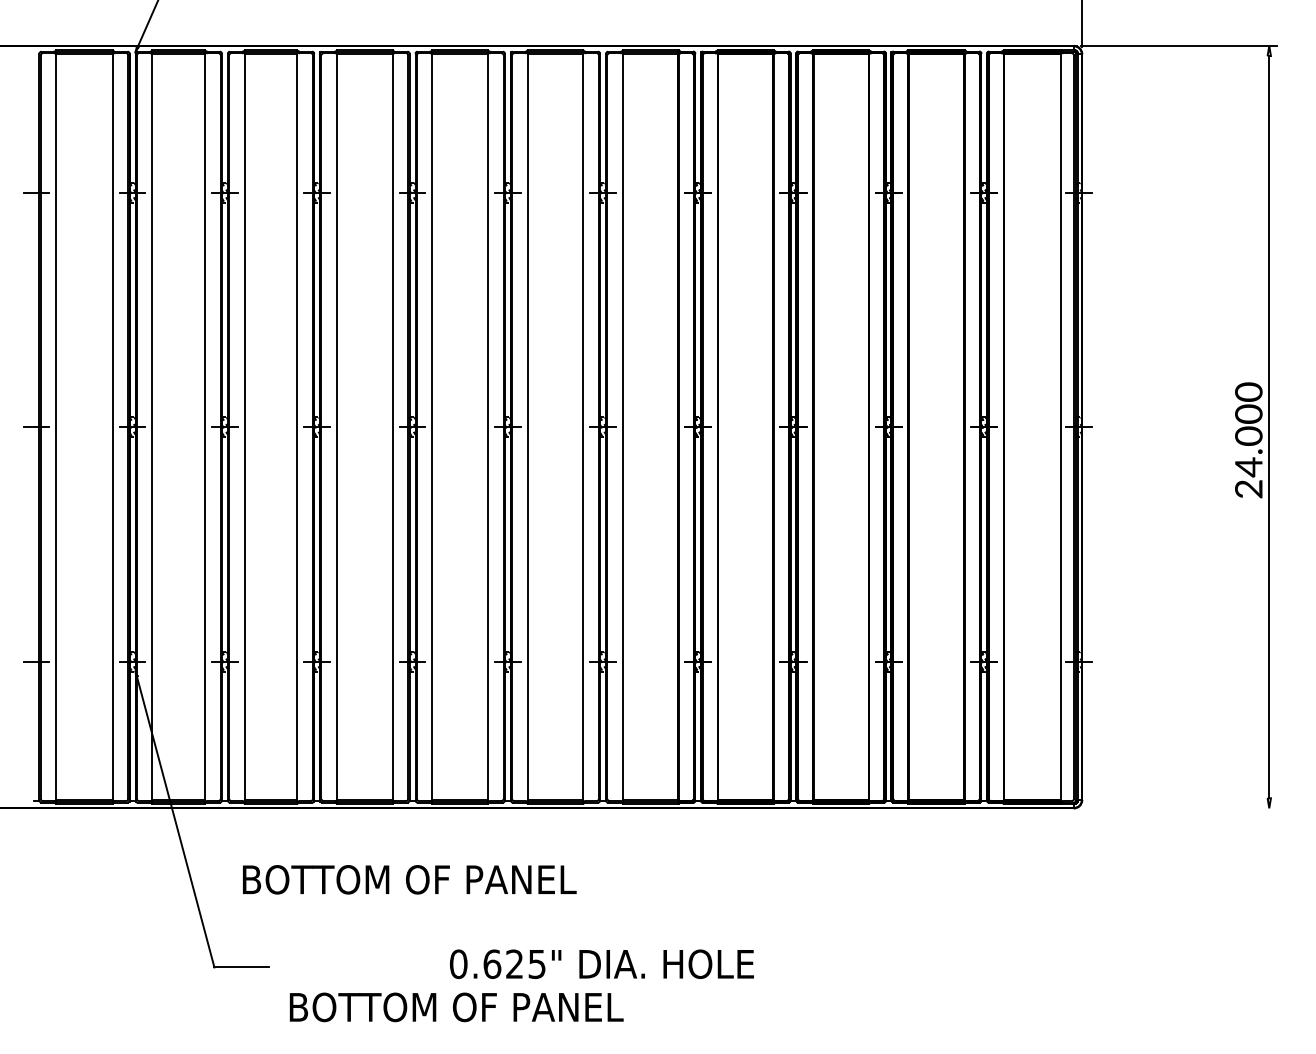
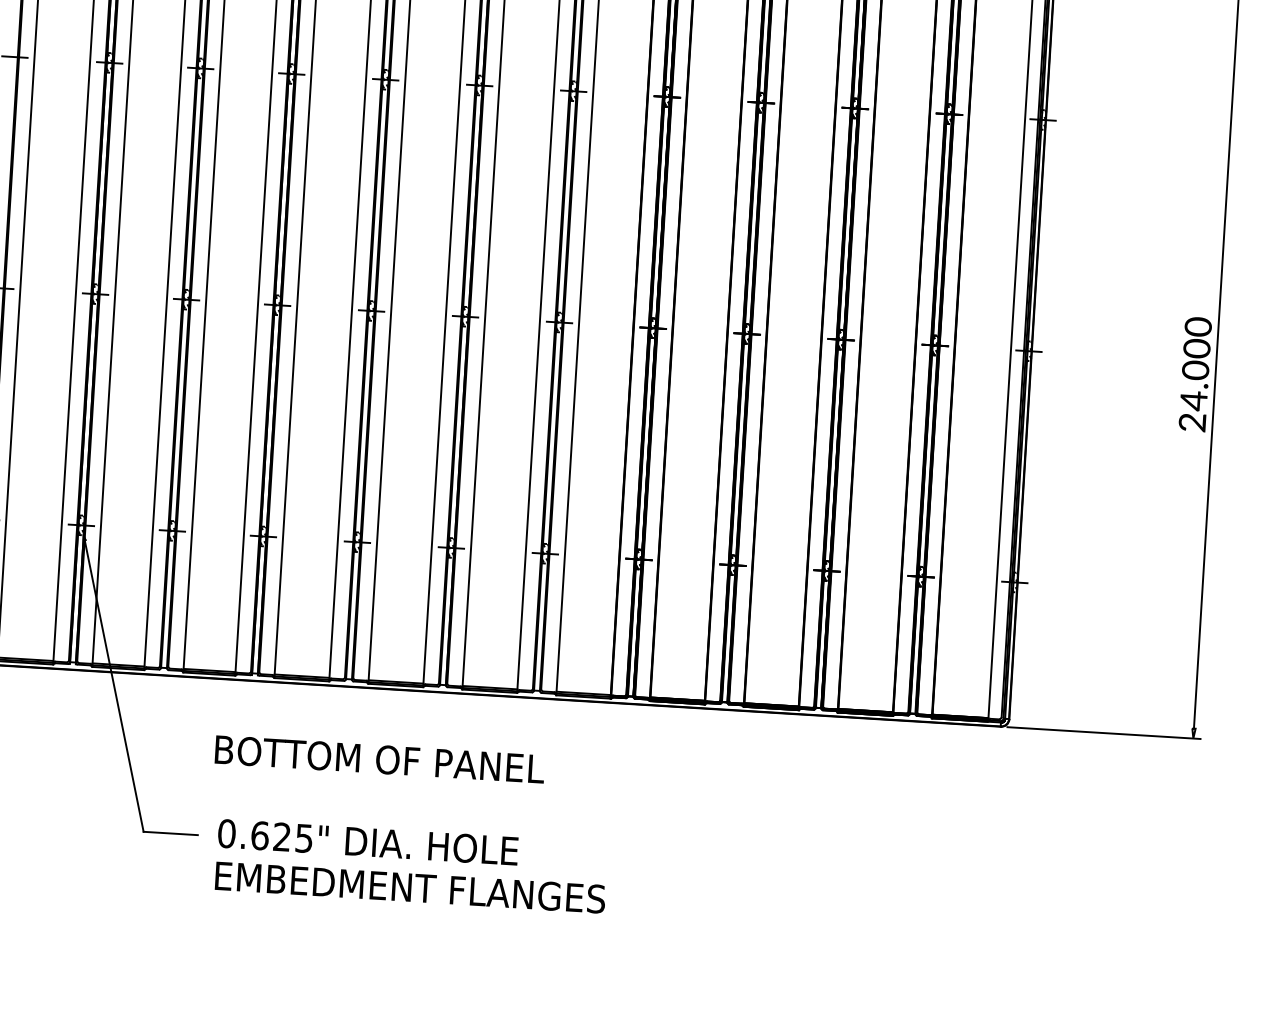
line: (1178, 808) -> (1103, 733), added
text: (409, 879) -> (379, 759), moved
text: (601, 963) -> (367, 841), moved
text: (492, 1007) -> (415, 888), BOTTOM OF PANEL -> EMBEDMENT FLANGES

